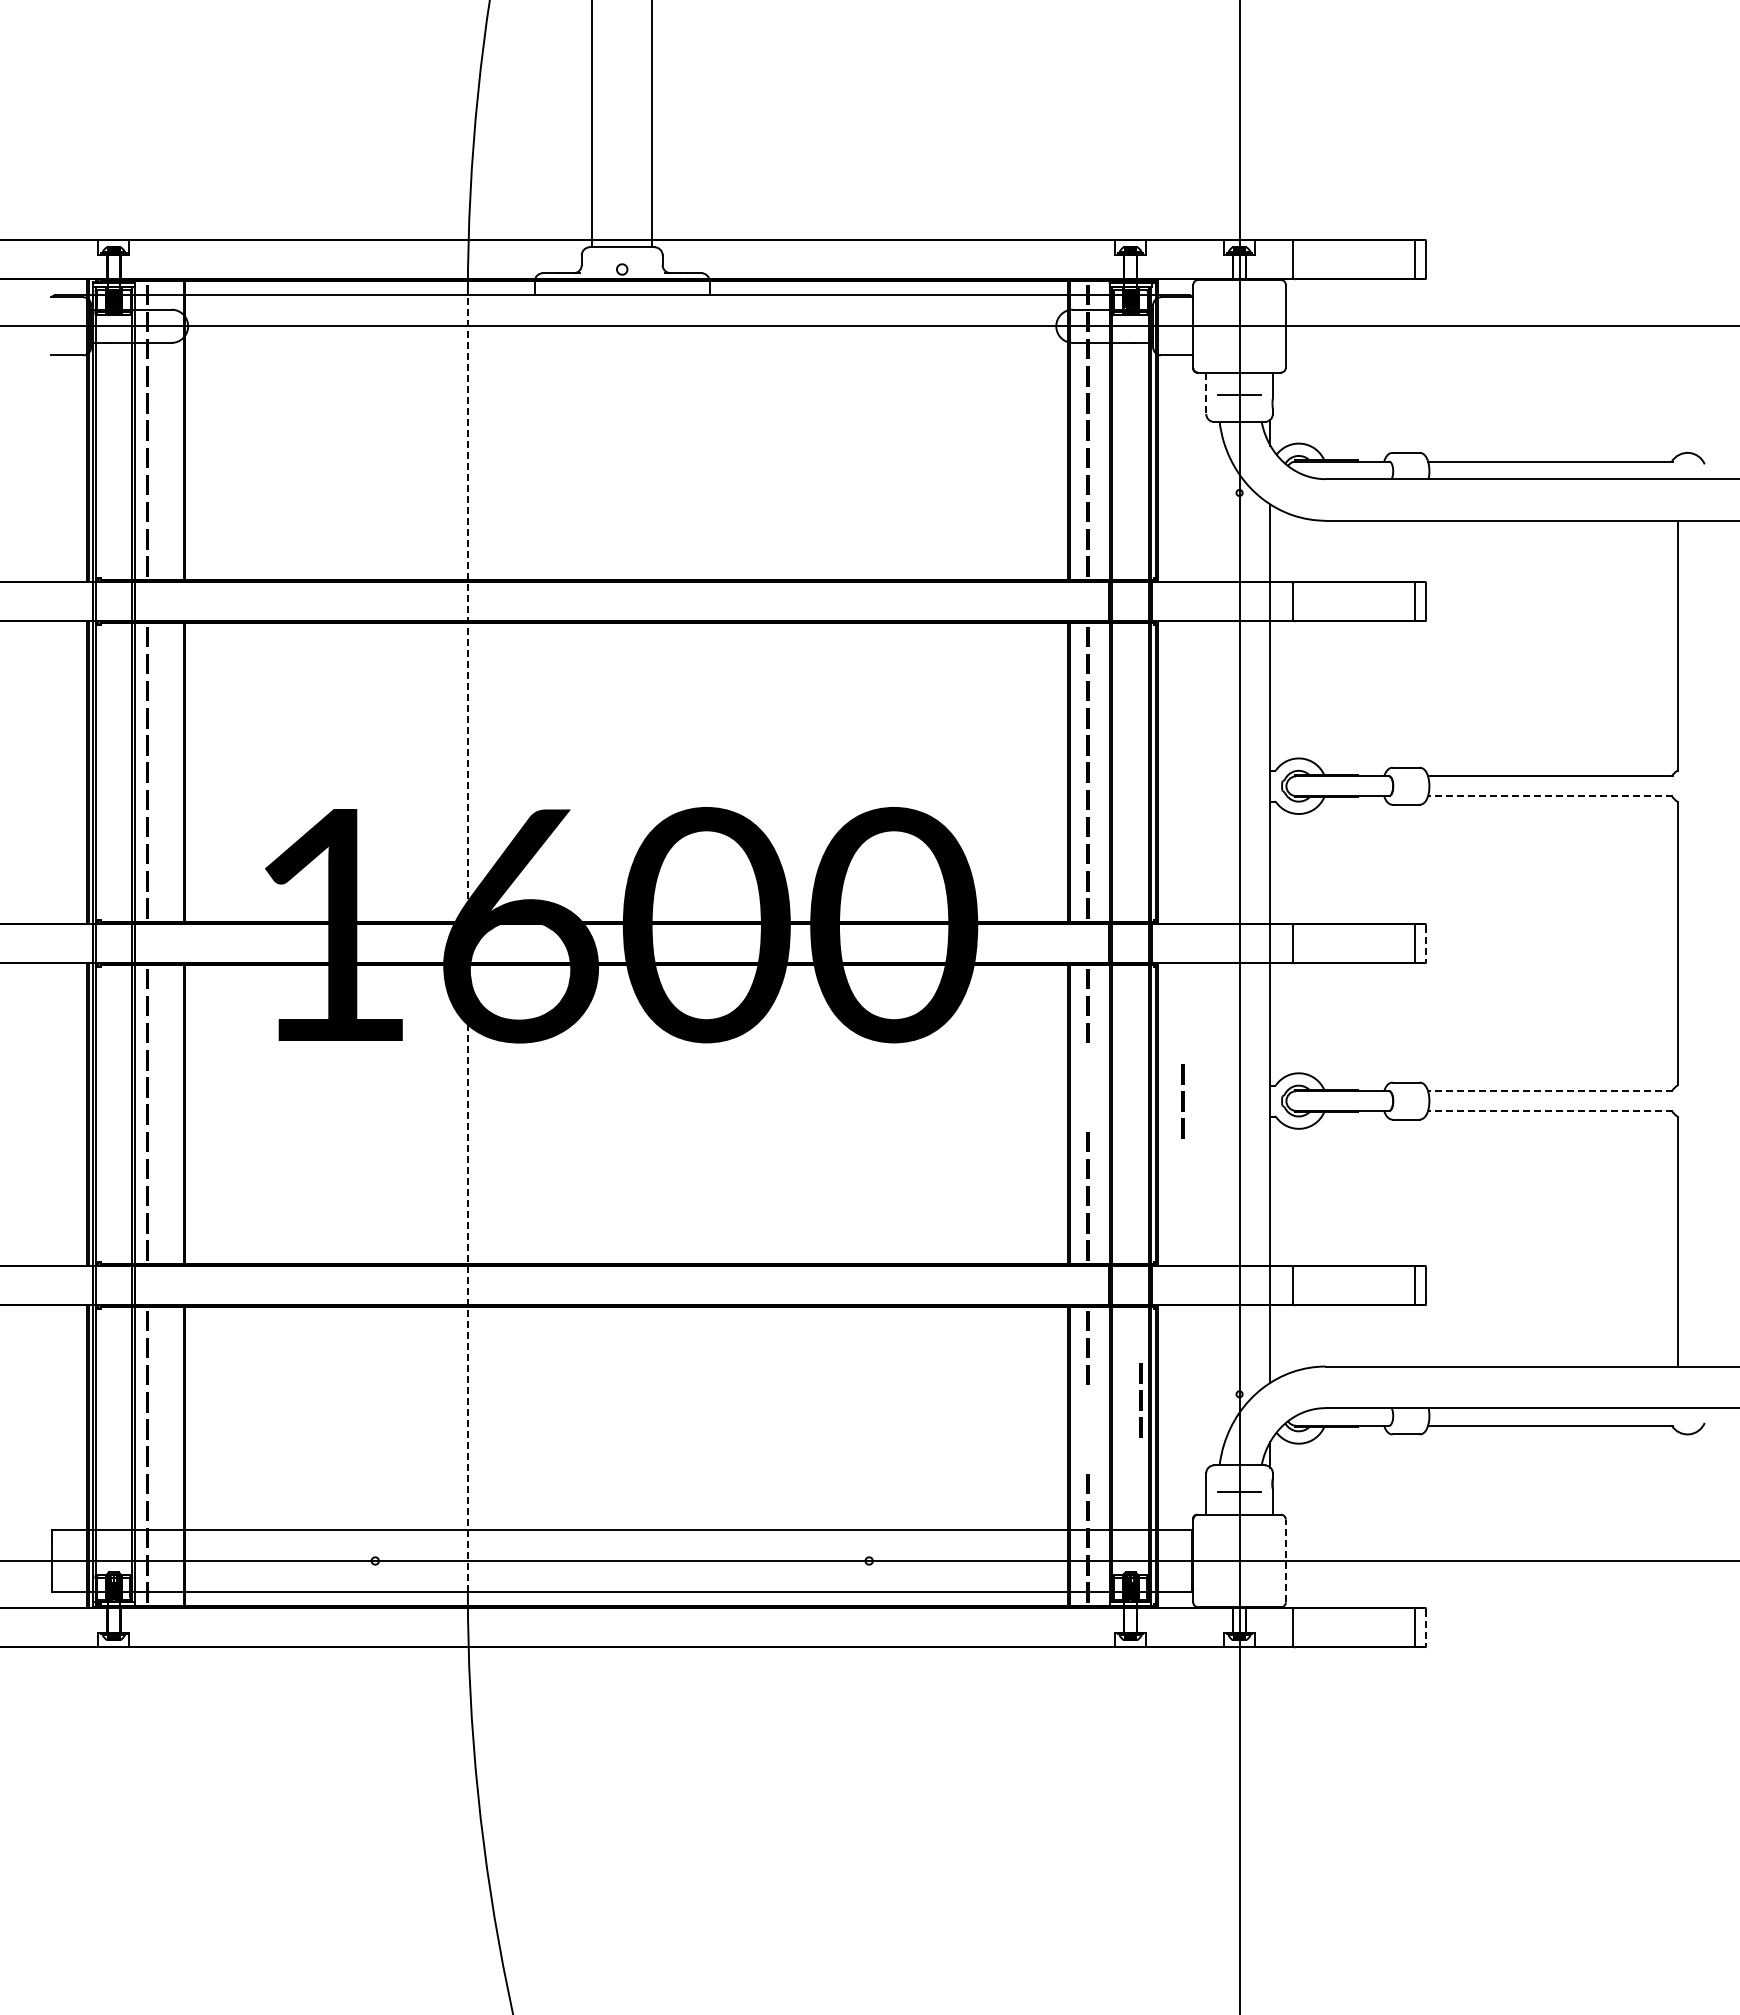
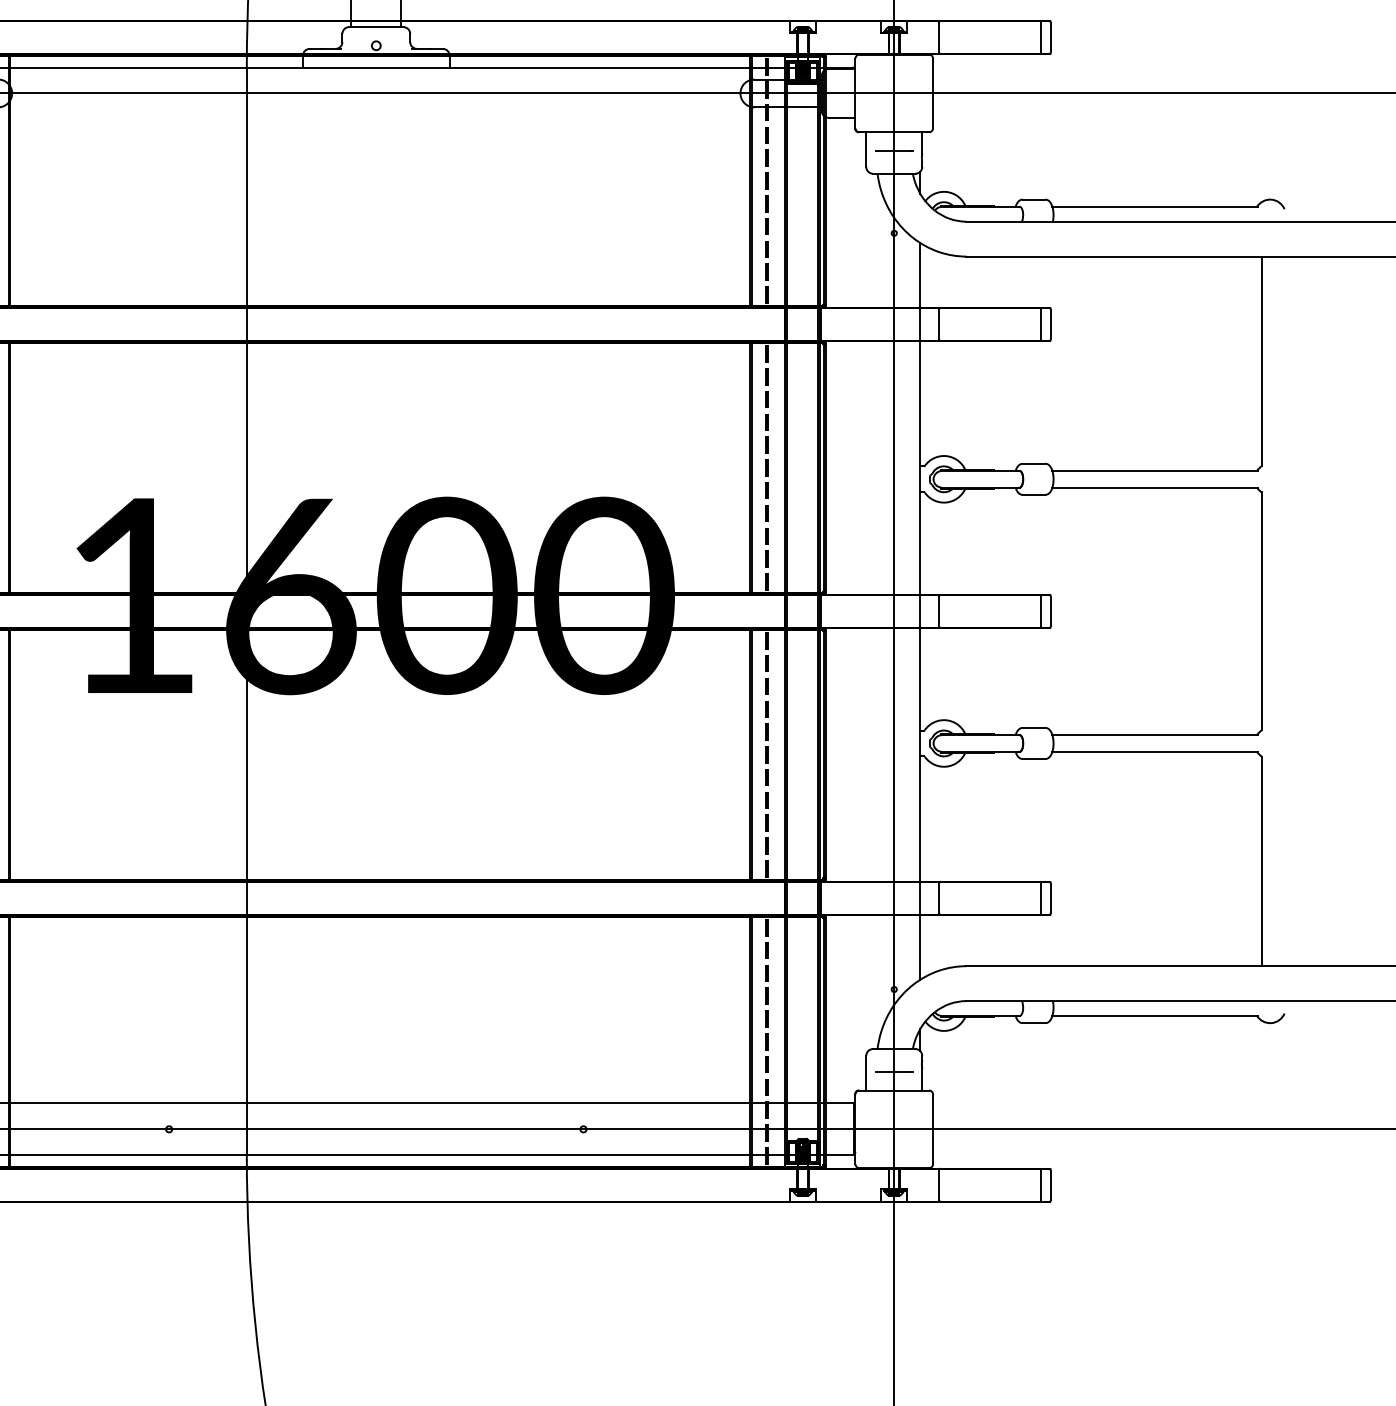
line: (1206, 393) -> (866, 149), dashed -> solid
line: (1550, 796) -> (1155, 487), dashed -> solid
line: (467, 943) -> (246, 611), dashed -> solid
line: (1426, 944) -> (1051, 612), dashed -> solid
line: (1550, 1091) -> (1155, 735), dashed -> solid
line: (1182, 1101) -> (766, 732), moved
line: (1550, 1110) -> (1155, 751), dashed -> solid
line: (1140, 1400) -> (766, 1019), moved
line: (1285, 1560) -> (932, 1128), dashed -> solid
line: (1426, 1628) -> (1051, 1185), dashed -> solid

